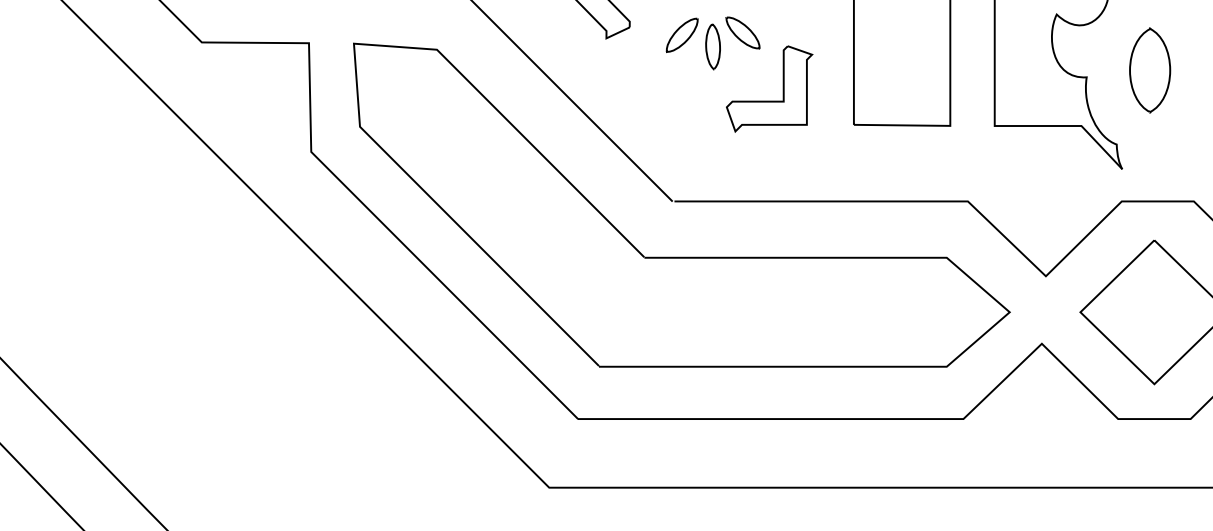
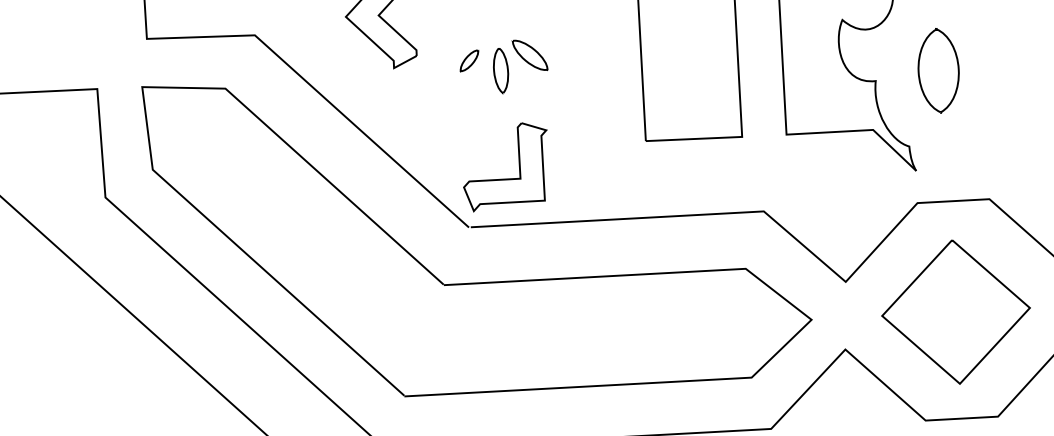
part: (681, 34) -> (468, 60), size x0.6
part: (769, 100) -> (506, 178), moved

